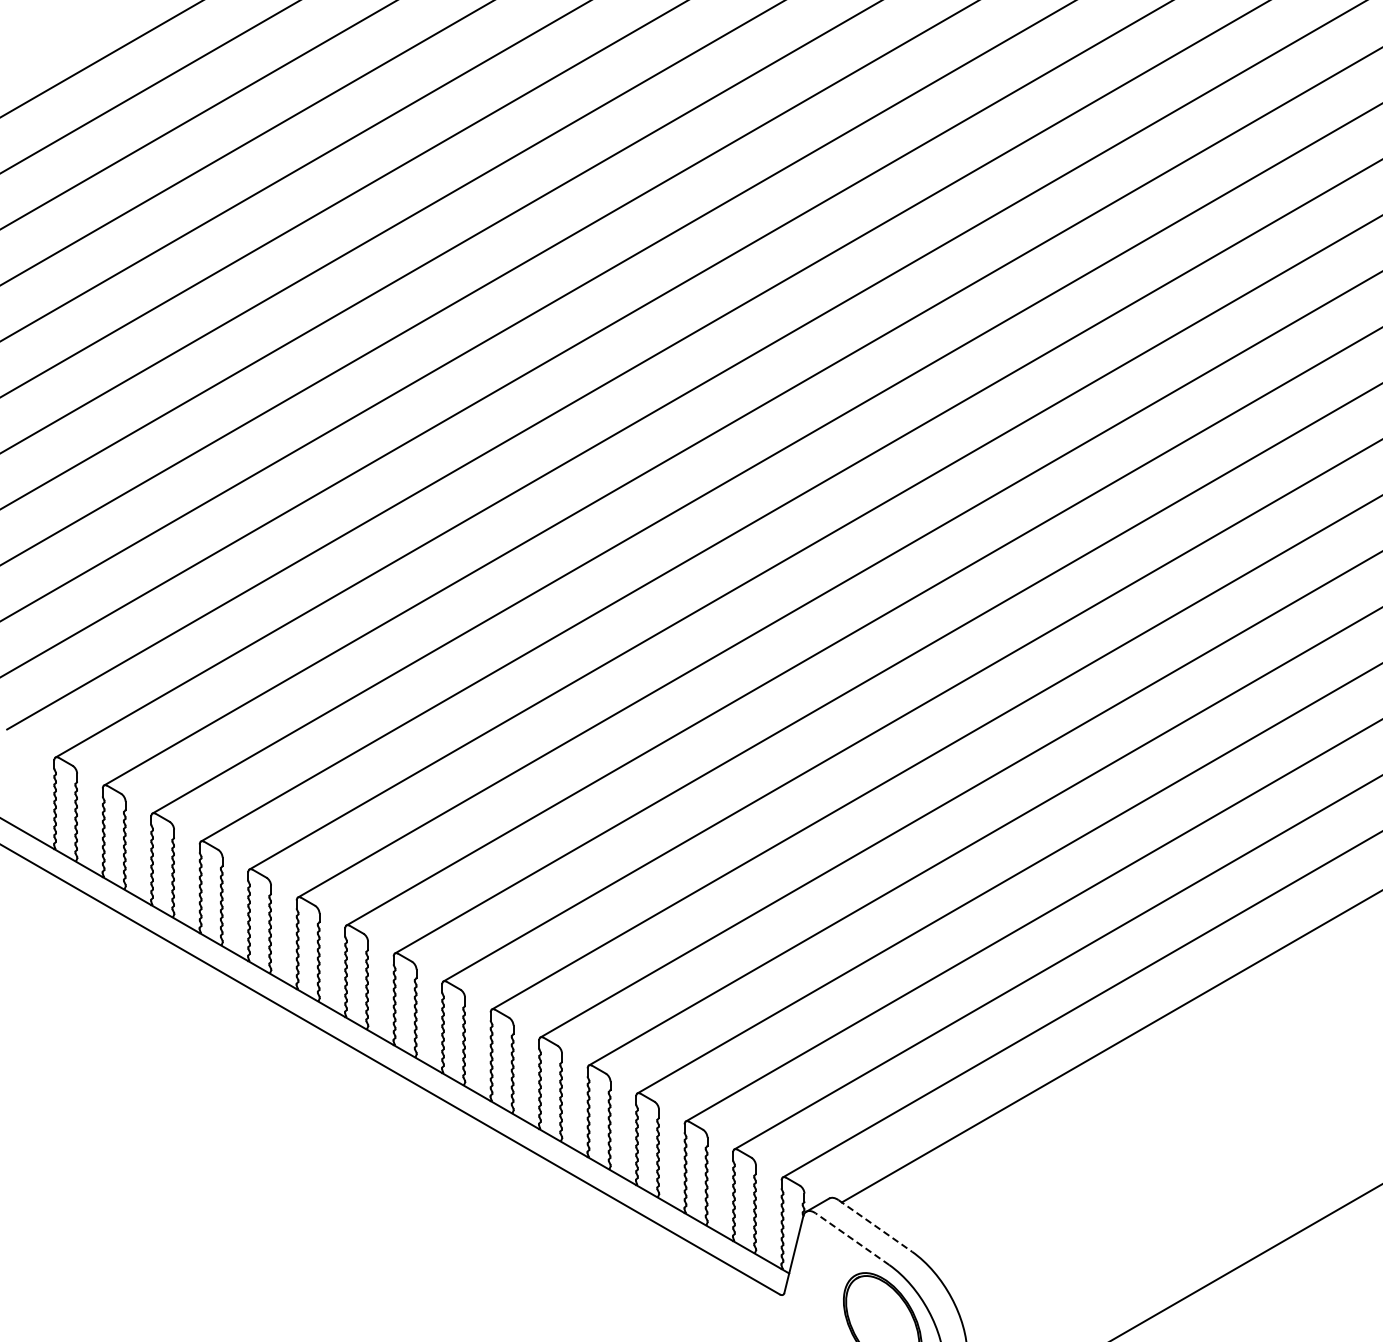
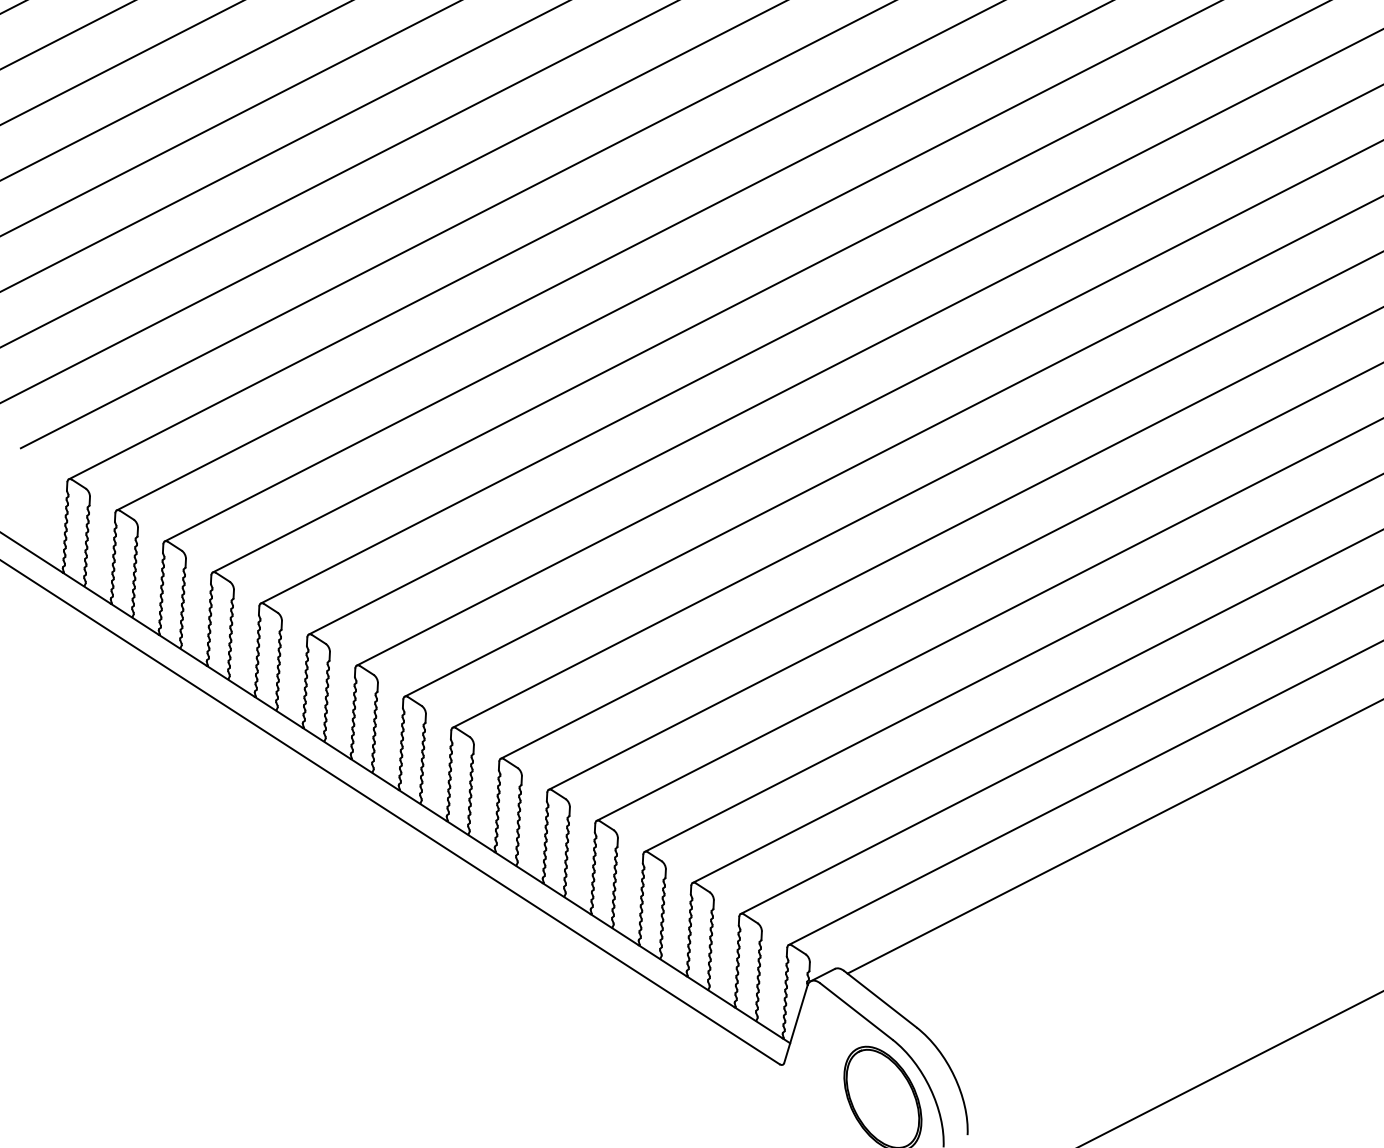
line: (875, 1225) -> (880, 998), dashed -> solid
line: (852, 1239) -> (856, 1011), dashed -> solid

